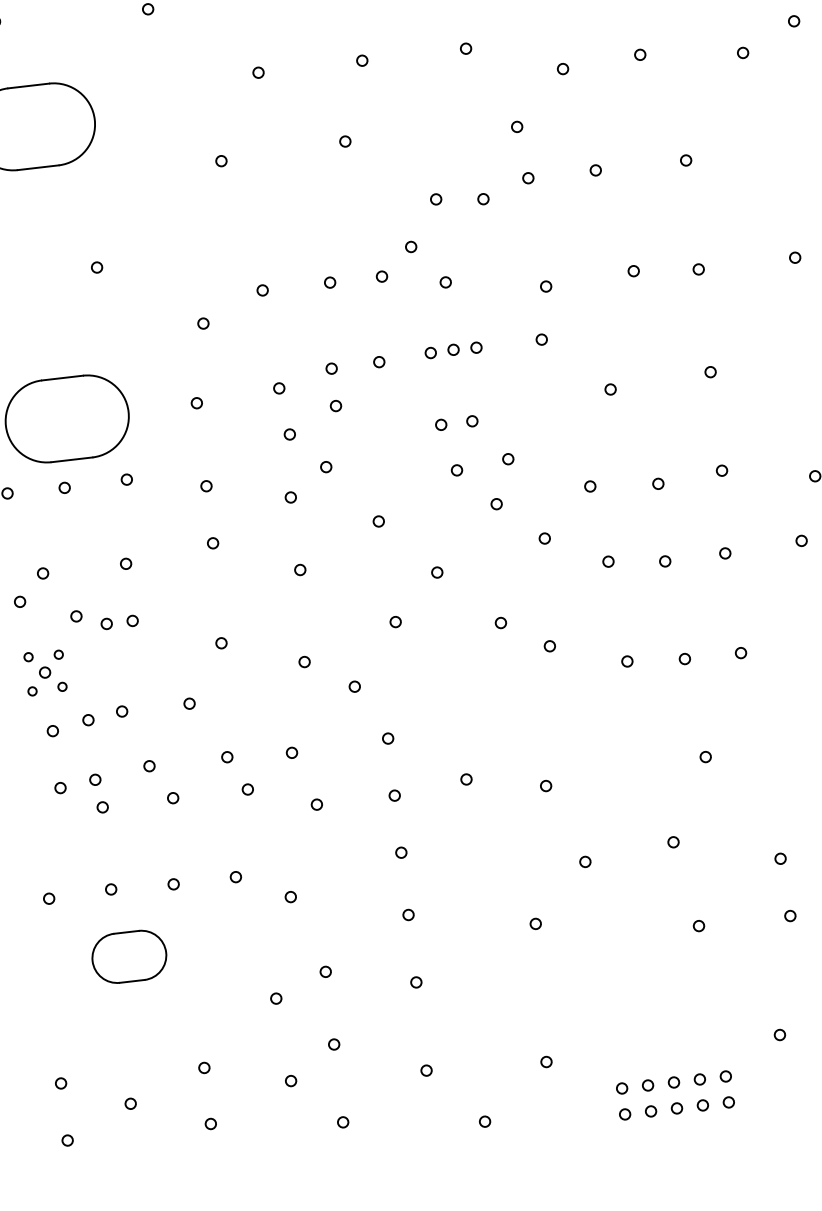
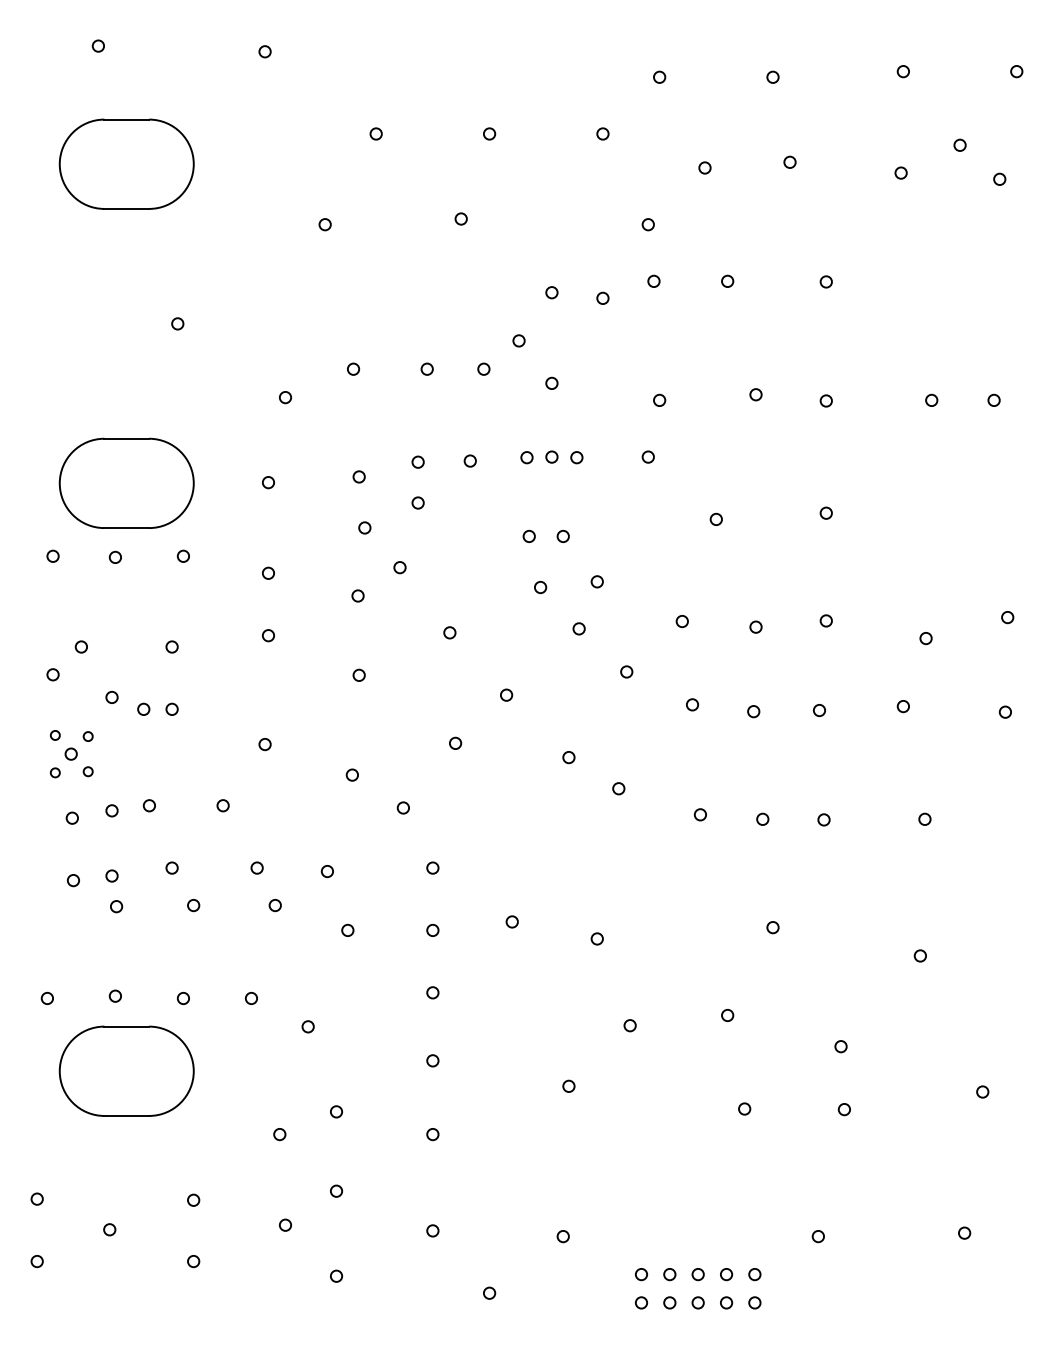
part: (129, 956) -> (126, 1070), size x1.67

